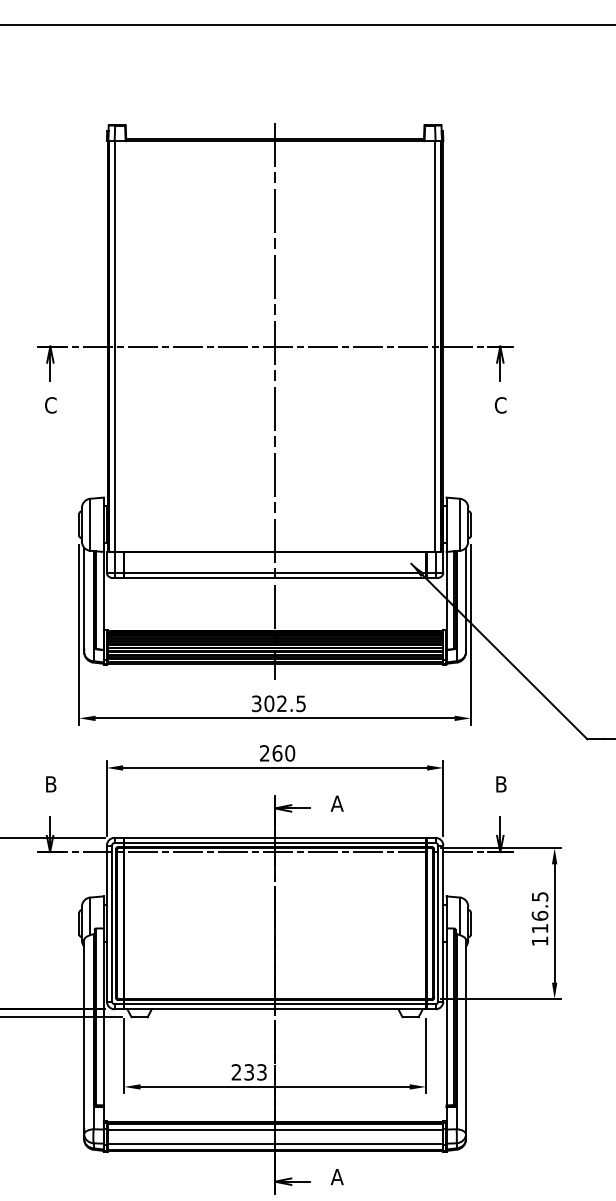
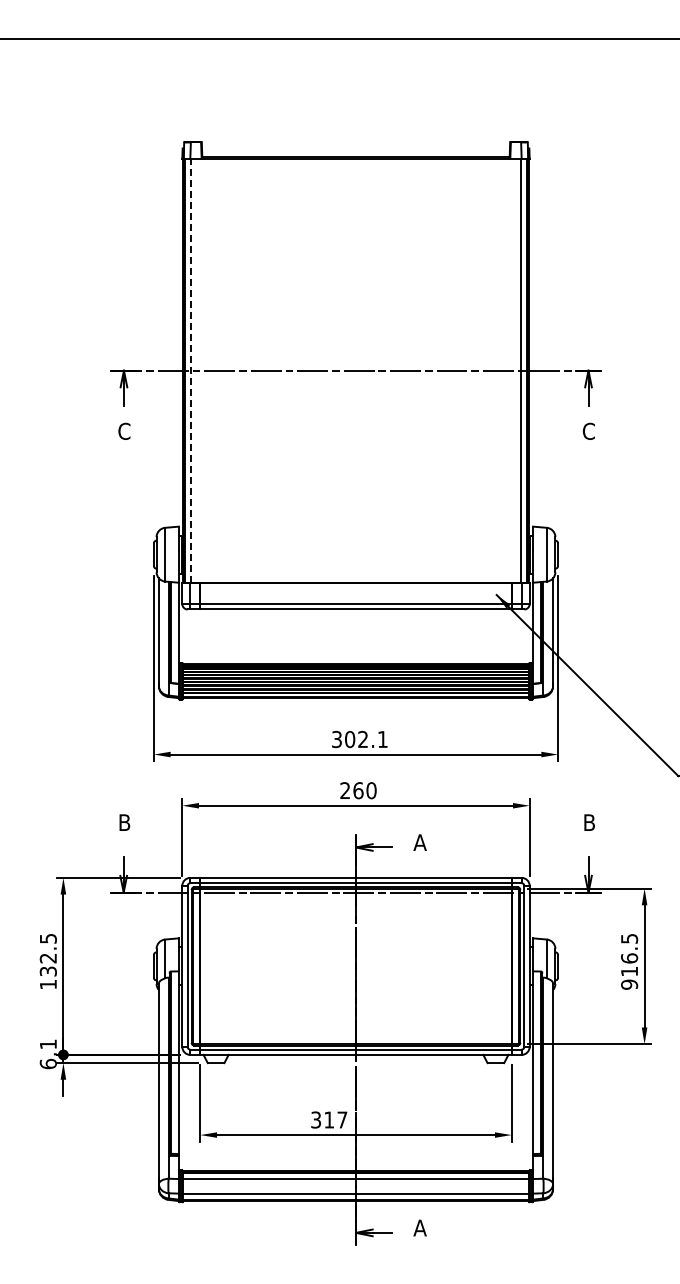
line: (114, 346) -> (190, 370), solid -> dashed
line: (275, 400) -> (356, 426), removed
text: (300, 703) -> (382, 739), 302.5 -> 302.1
text: (540, 941) -> (629, 984), 116.5 -> 916.5
text: (249, 1071) -> (329, 1119), 233 -> 317

